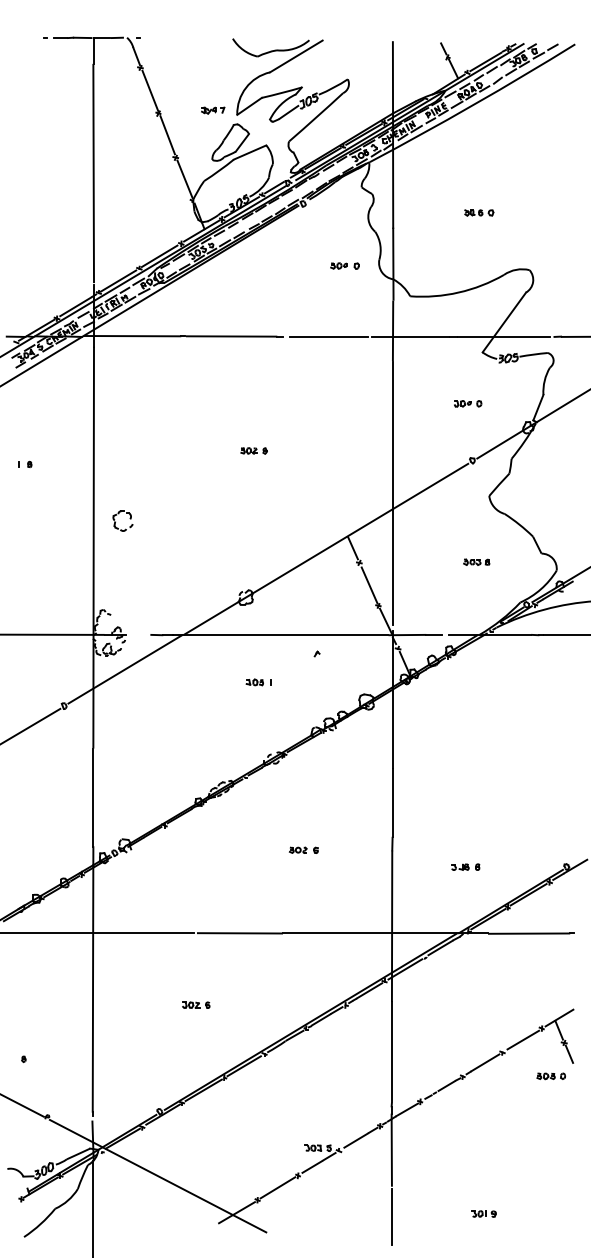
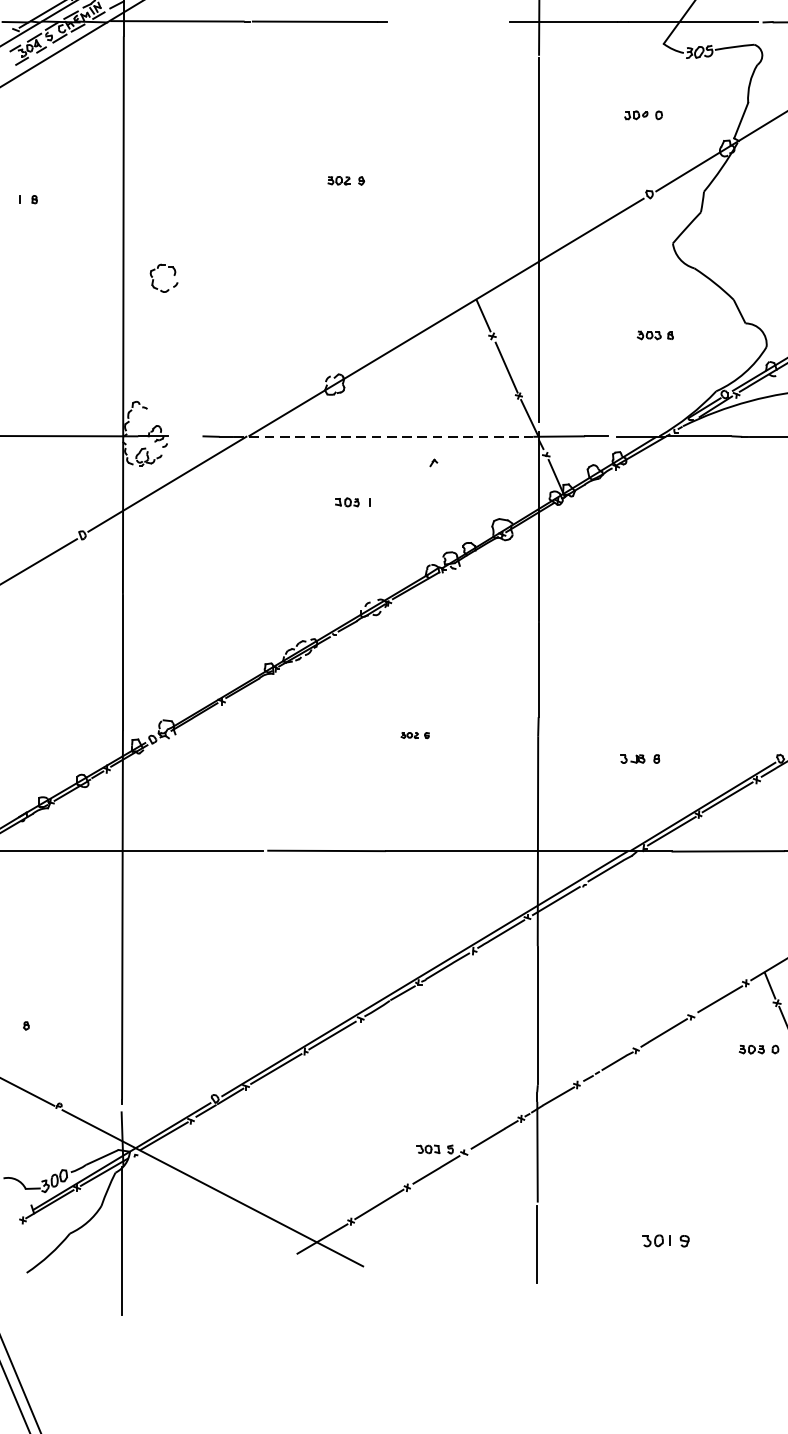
line: (328, 336) -> (449, 21), removed
line: (280, 635) -> (382, 437), solid -> dashed
part: (303, 849) -> (414, 734), size x0.7
part: (196, 1004) -> (266, 949), removed
part: (483, 1213) -> (664, 1240), size x1.4

